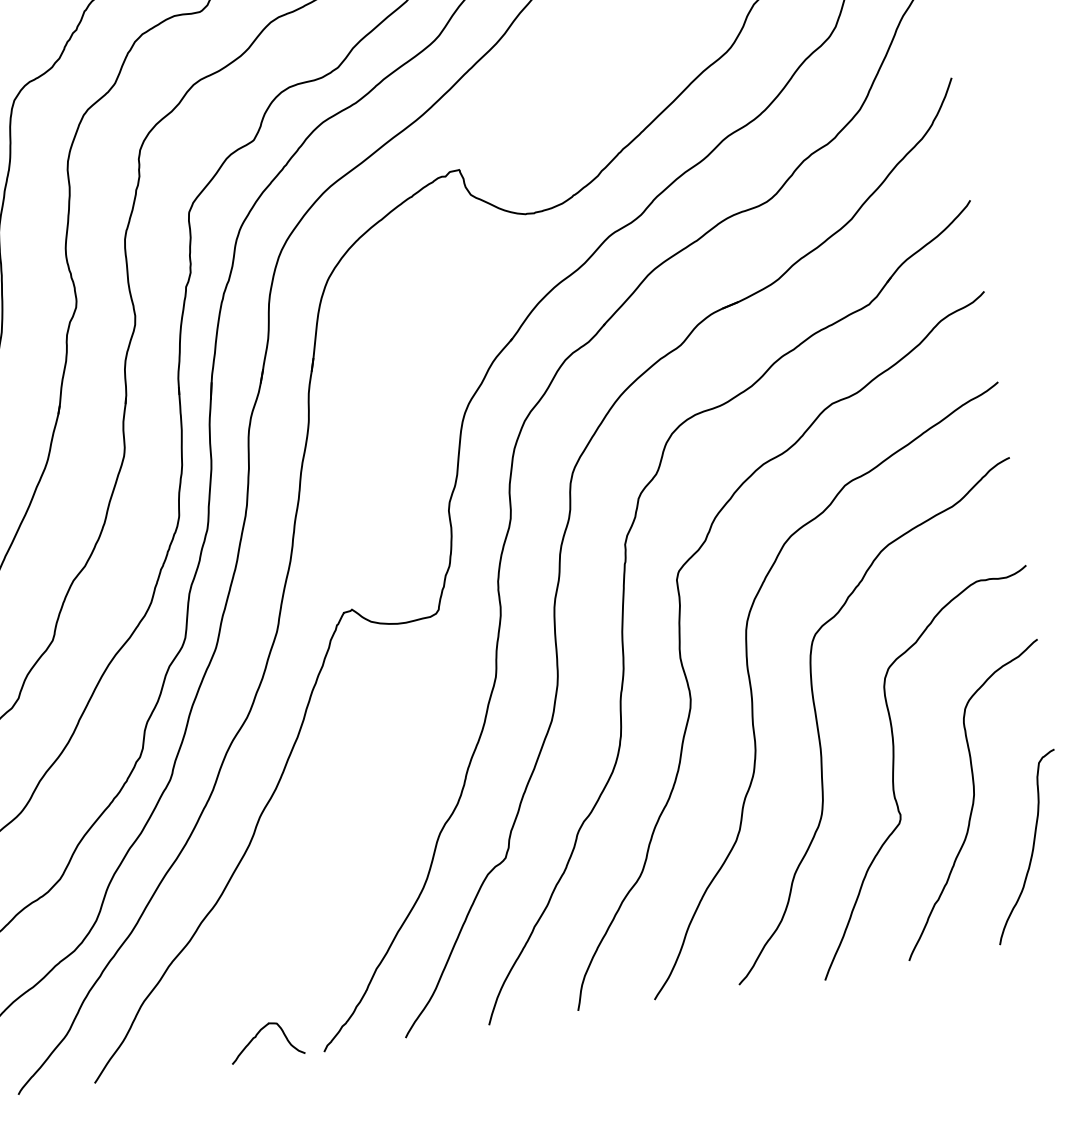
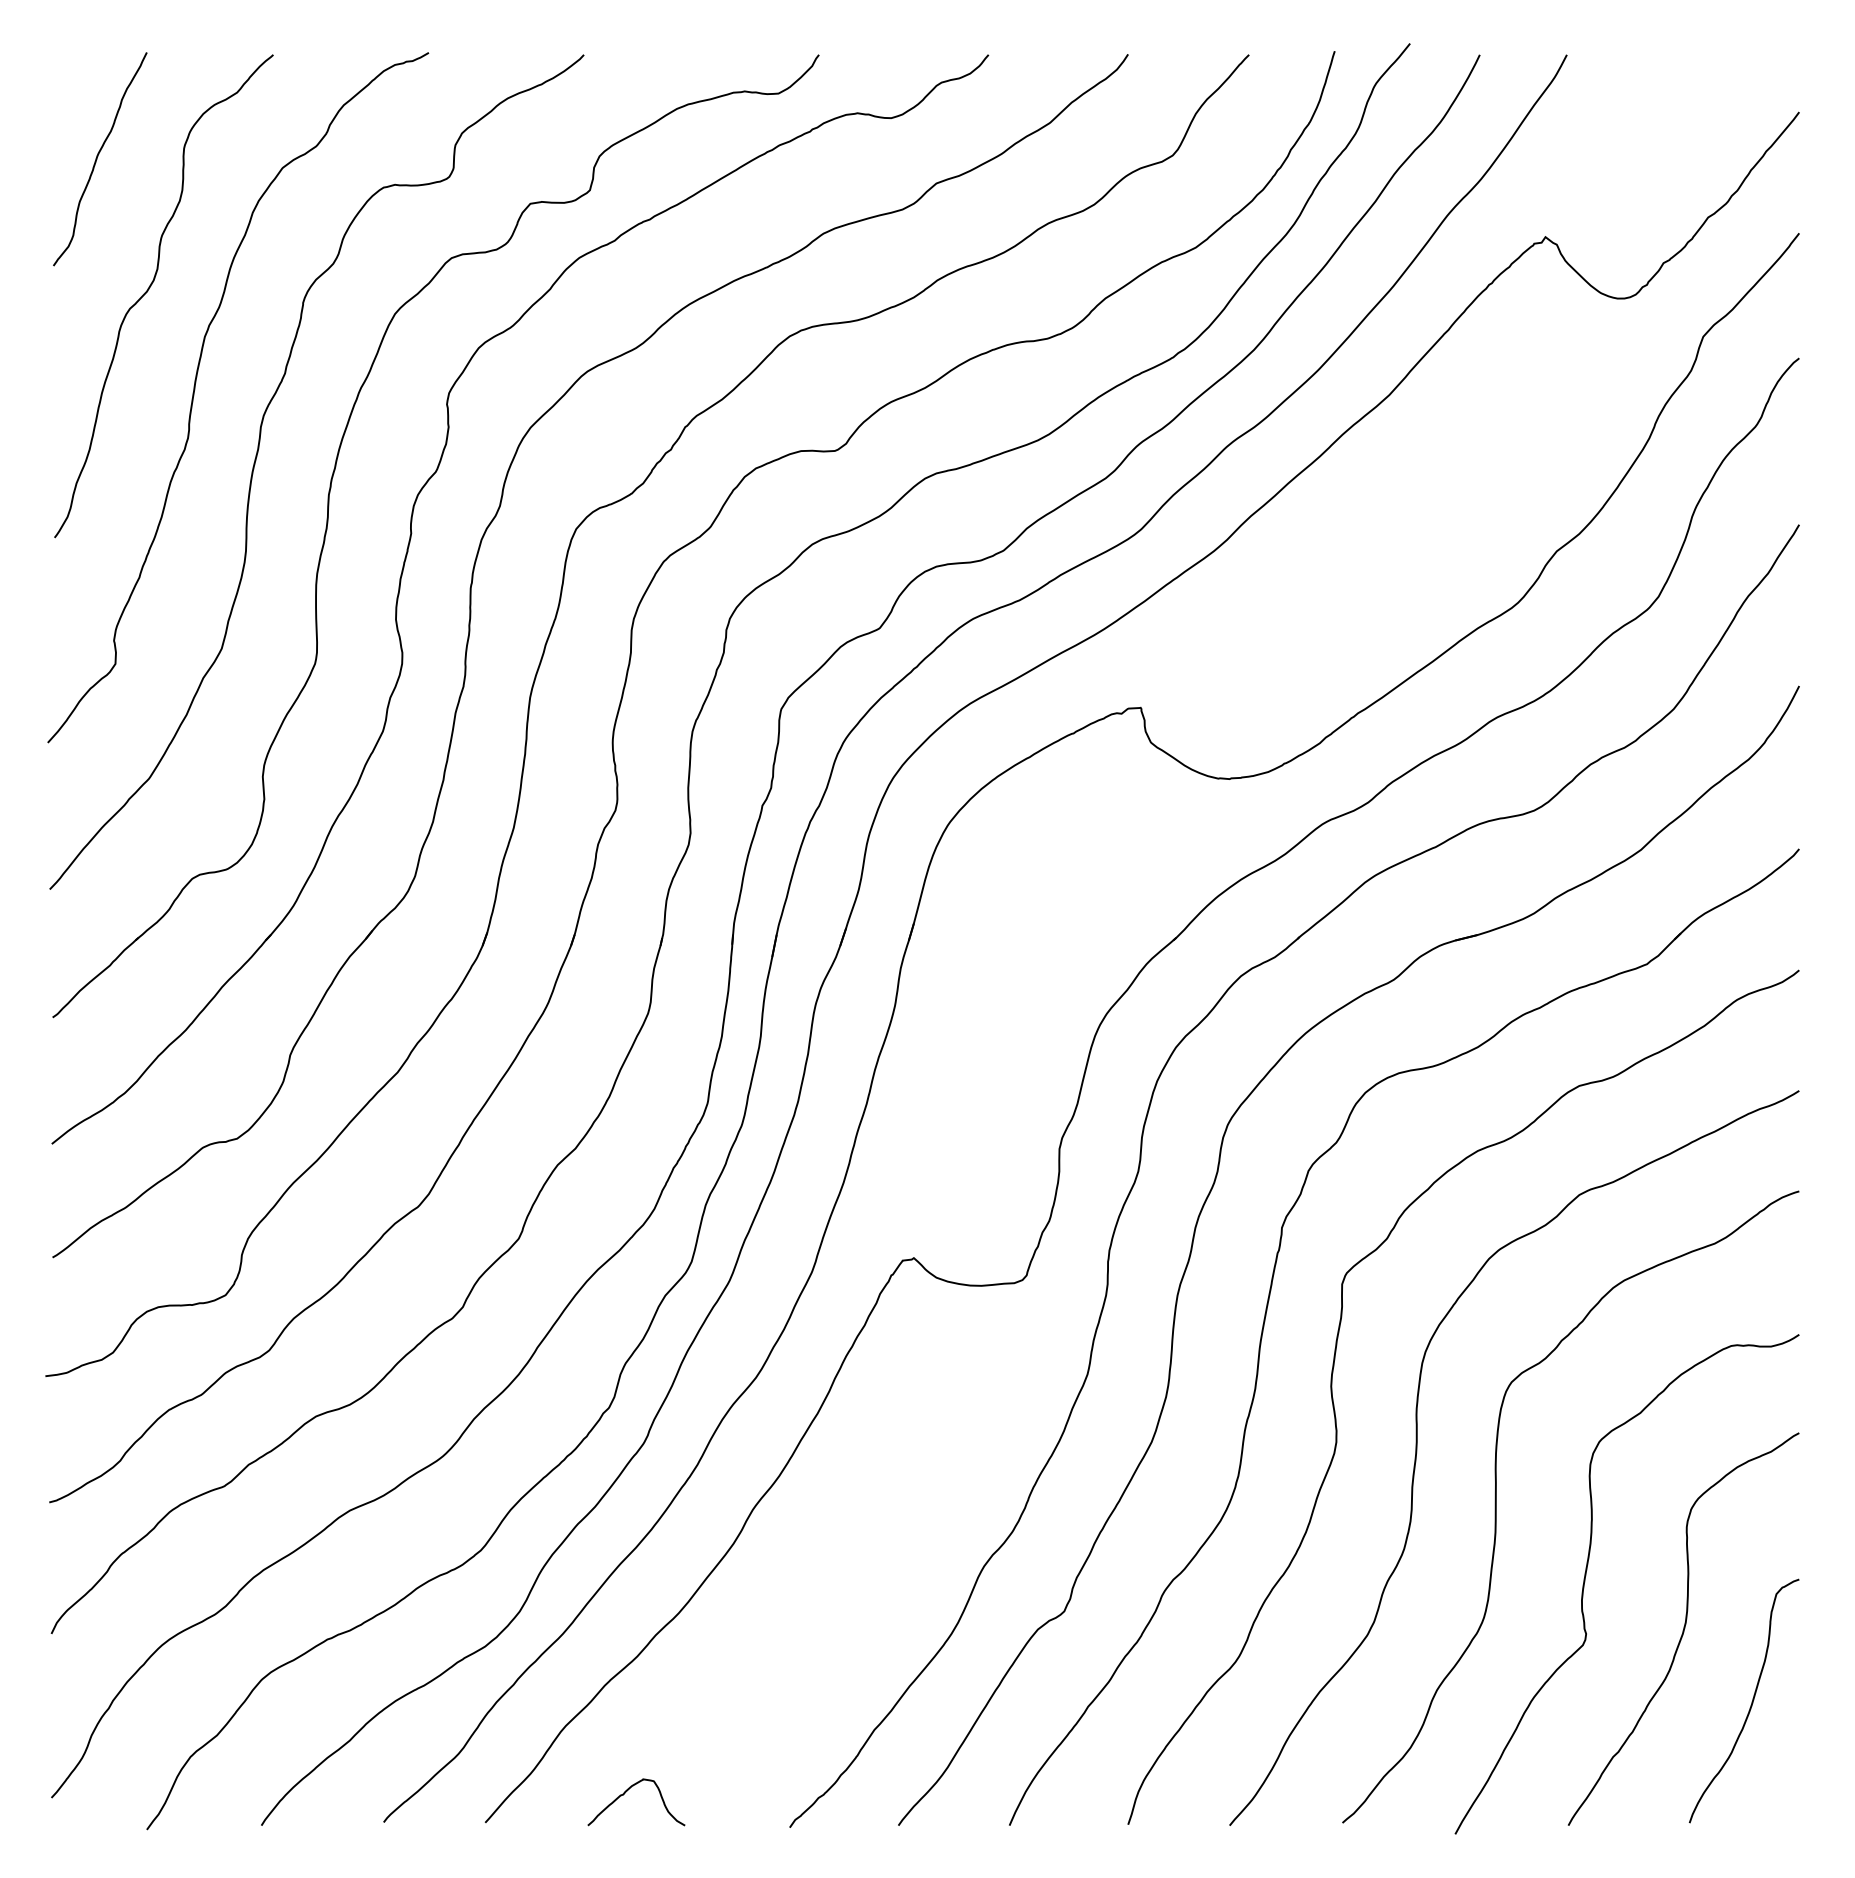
curve: (257, 1035) -> (626, 1792), moved

